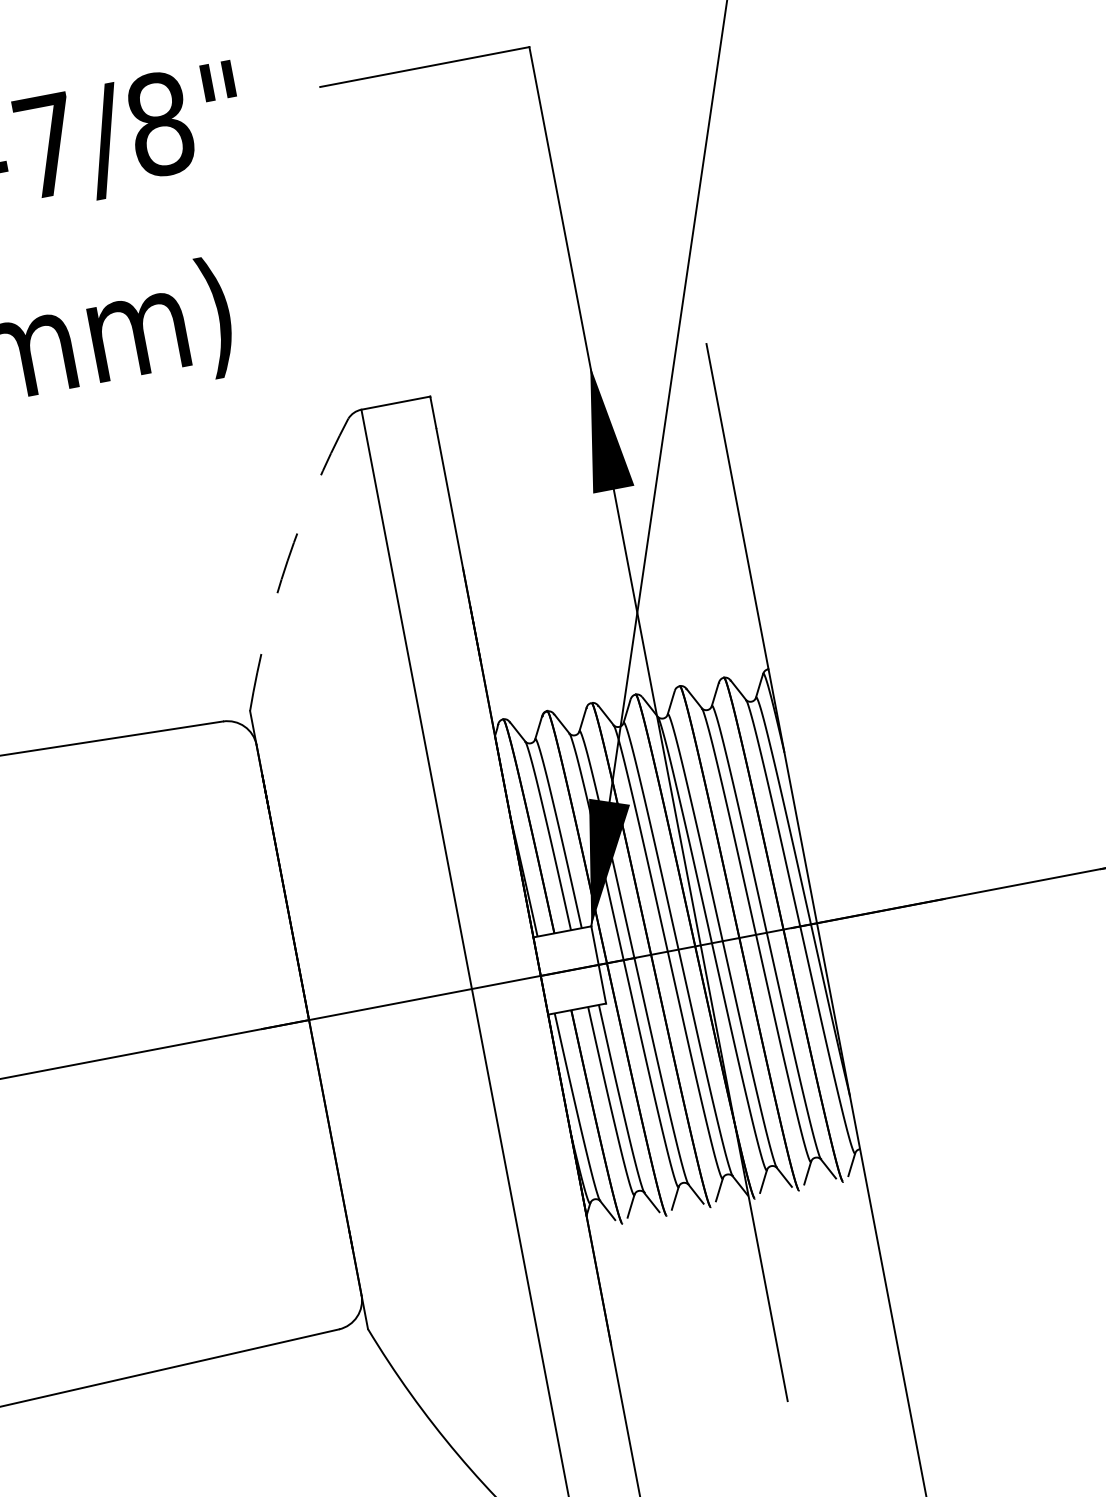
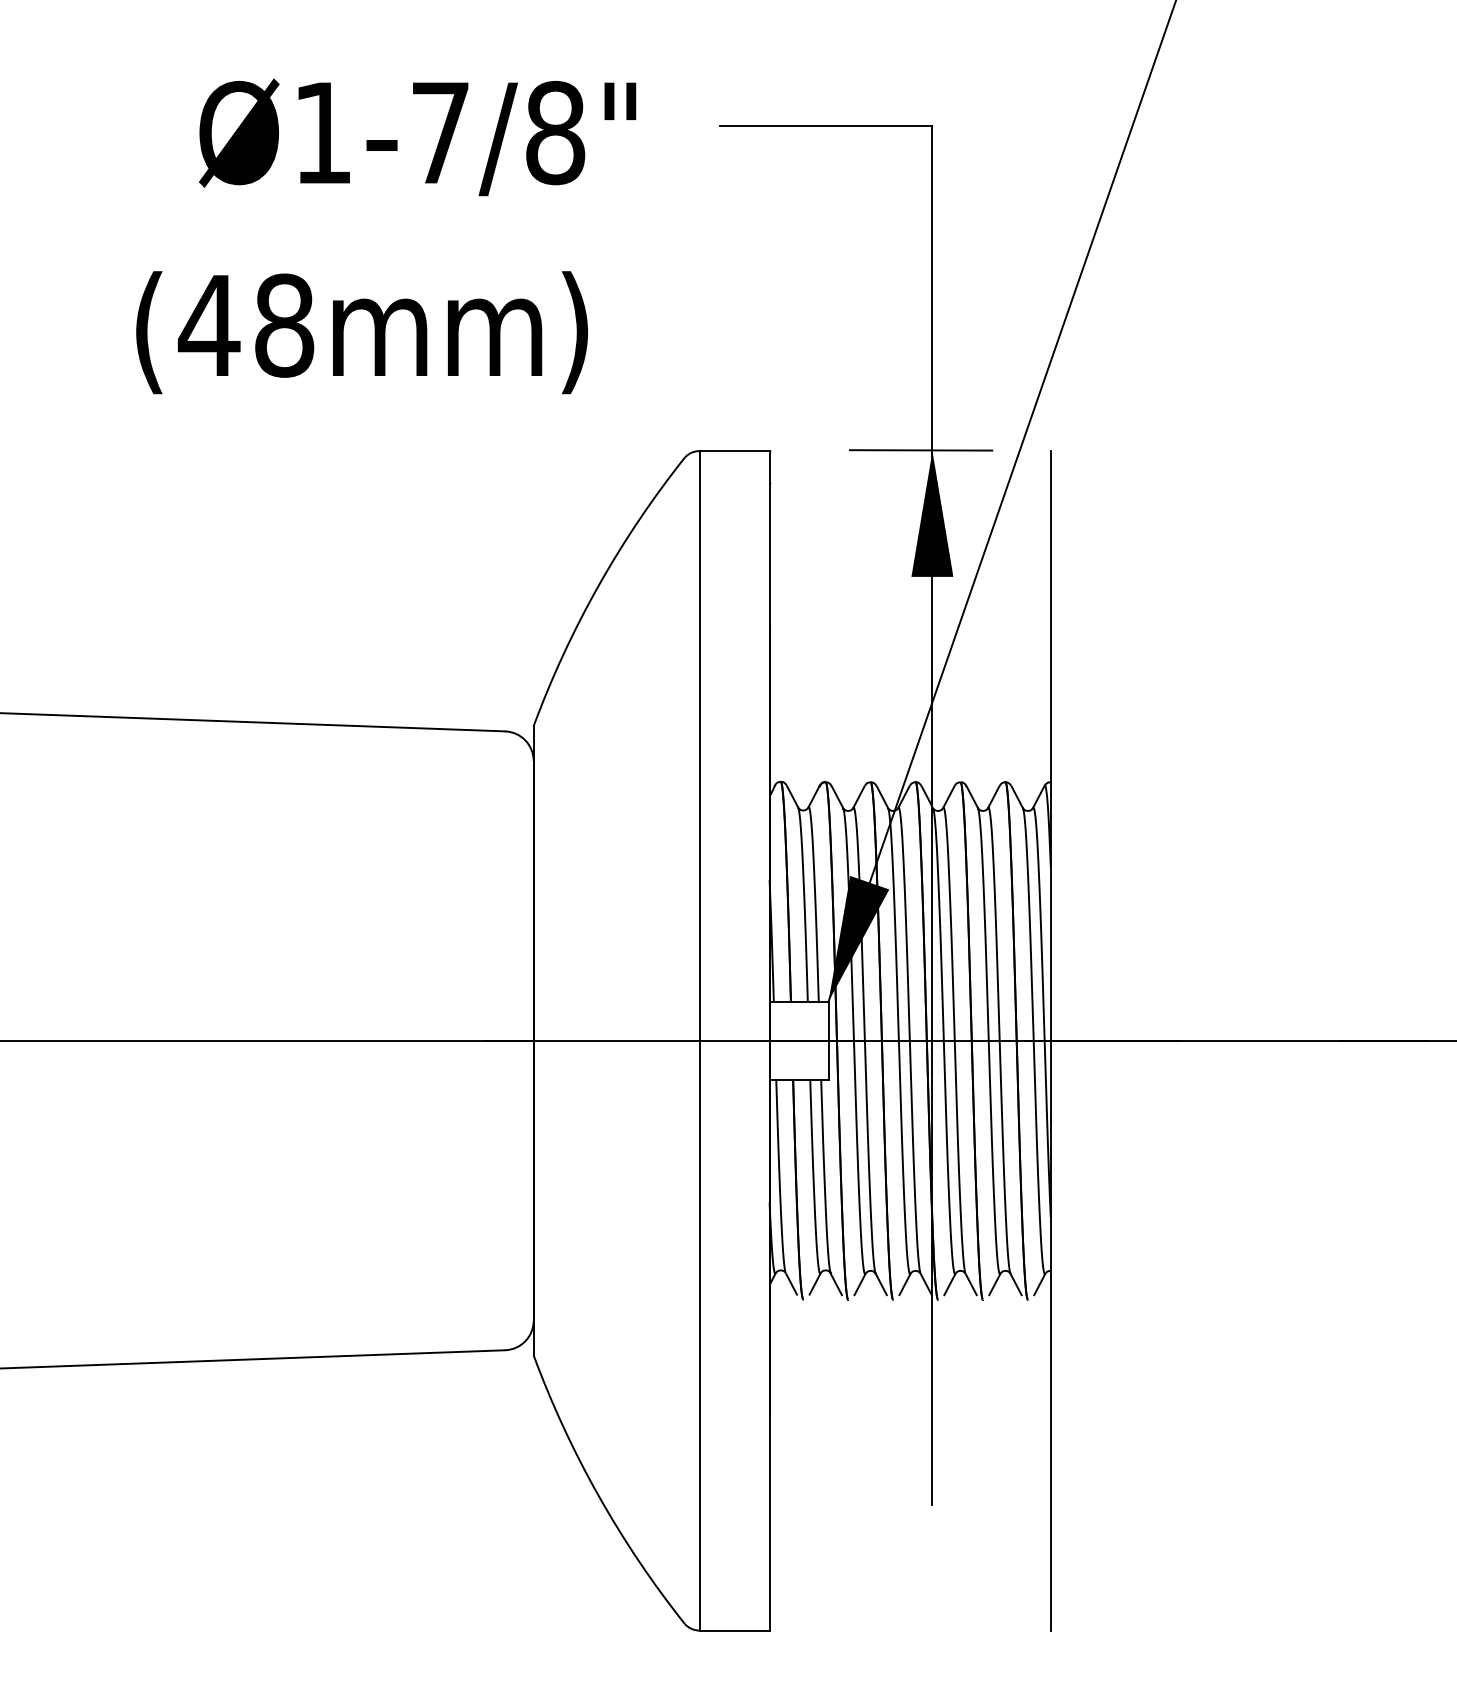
line: (578, 367) -> (920, 450), added
arc: (287, 560) -> (598, 585), dashed -> solid

